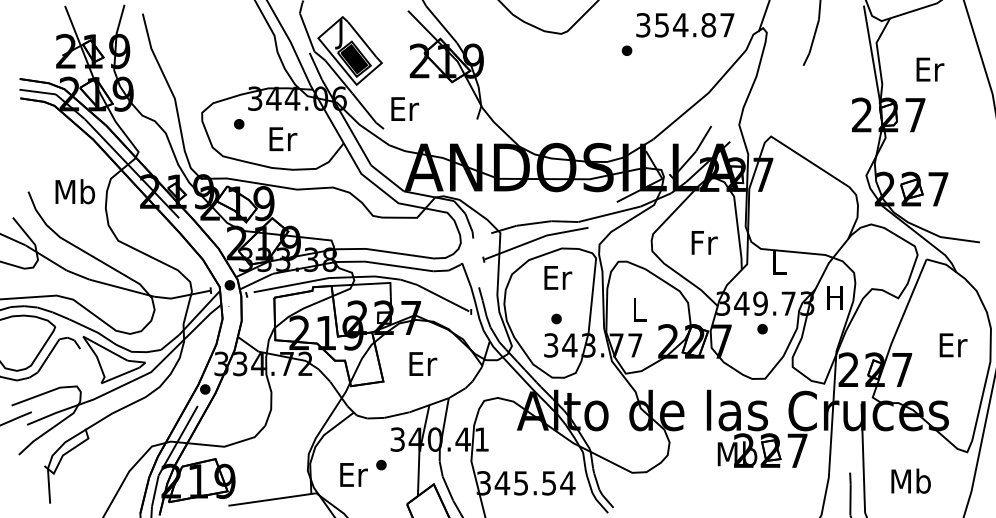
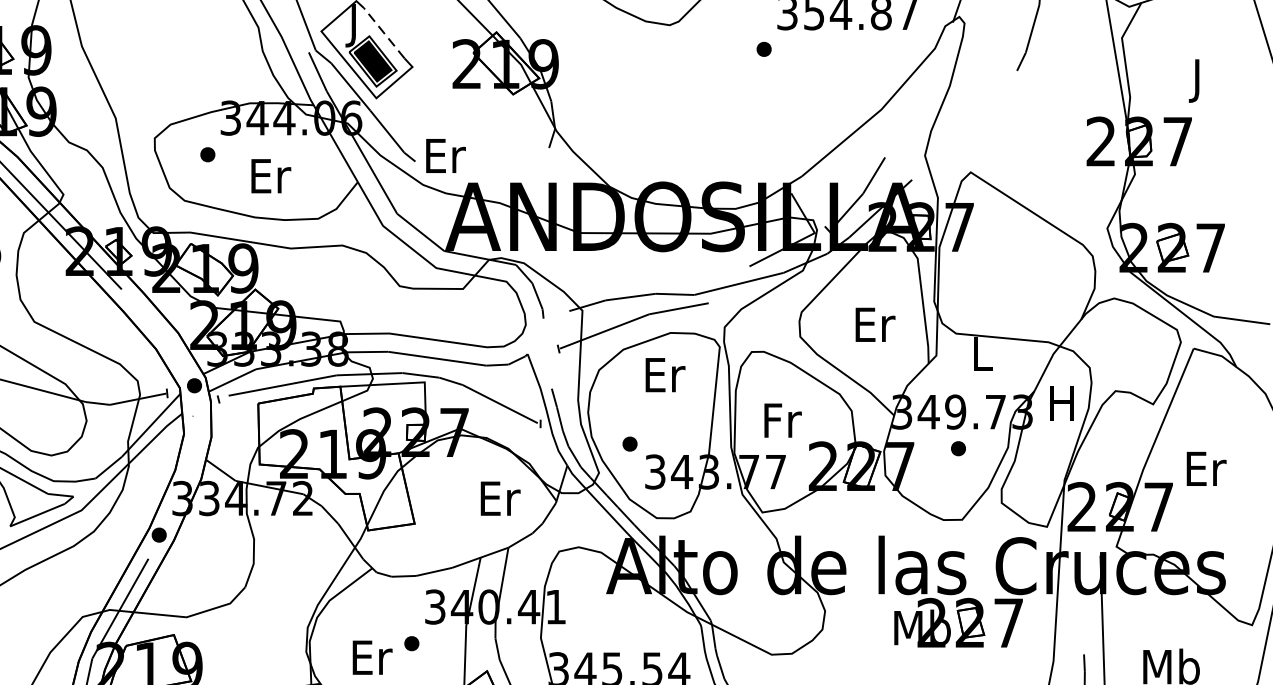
line: (362, 39) -> (384, 33), solid -> dashed
text: (930, 72) -> (1199, 80), Er -> J
text: (405, 108) -> (446, 155), moved
text: (704, 242) -> (875, 324), Fr -> Er
text: (640, 309) -> (783, 420), L -> Fr
part: (556, 318) -> (629, 443), moved
text: (953, 345) -> (1206, 469), moved
text: (423, 363) -> (500, 497), moved

